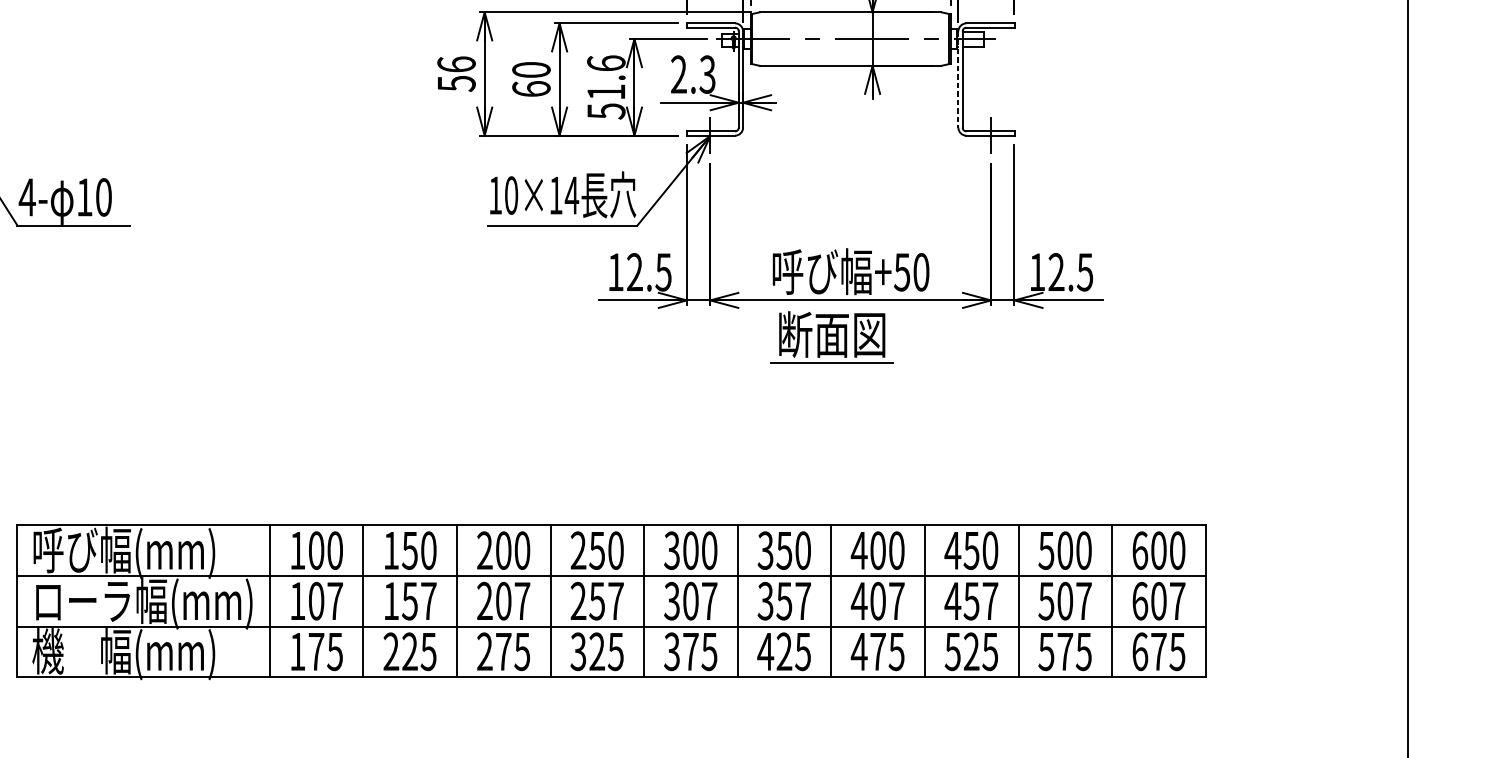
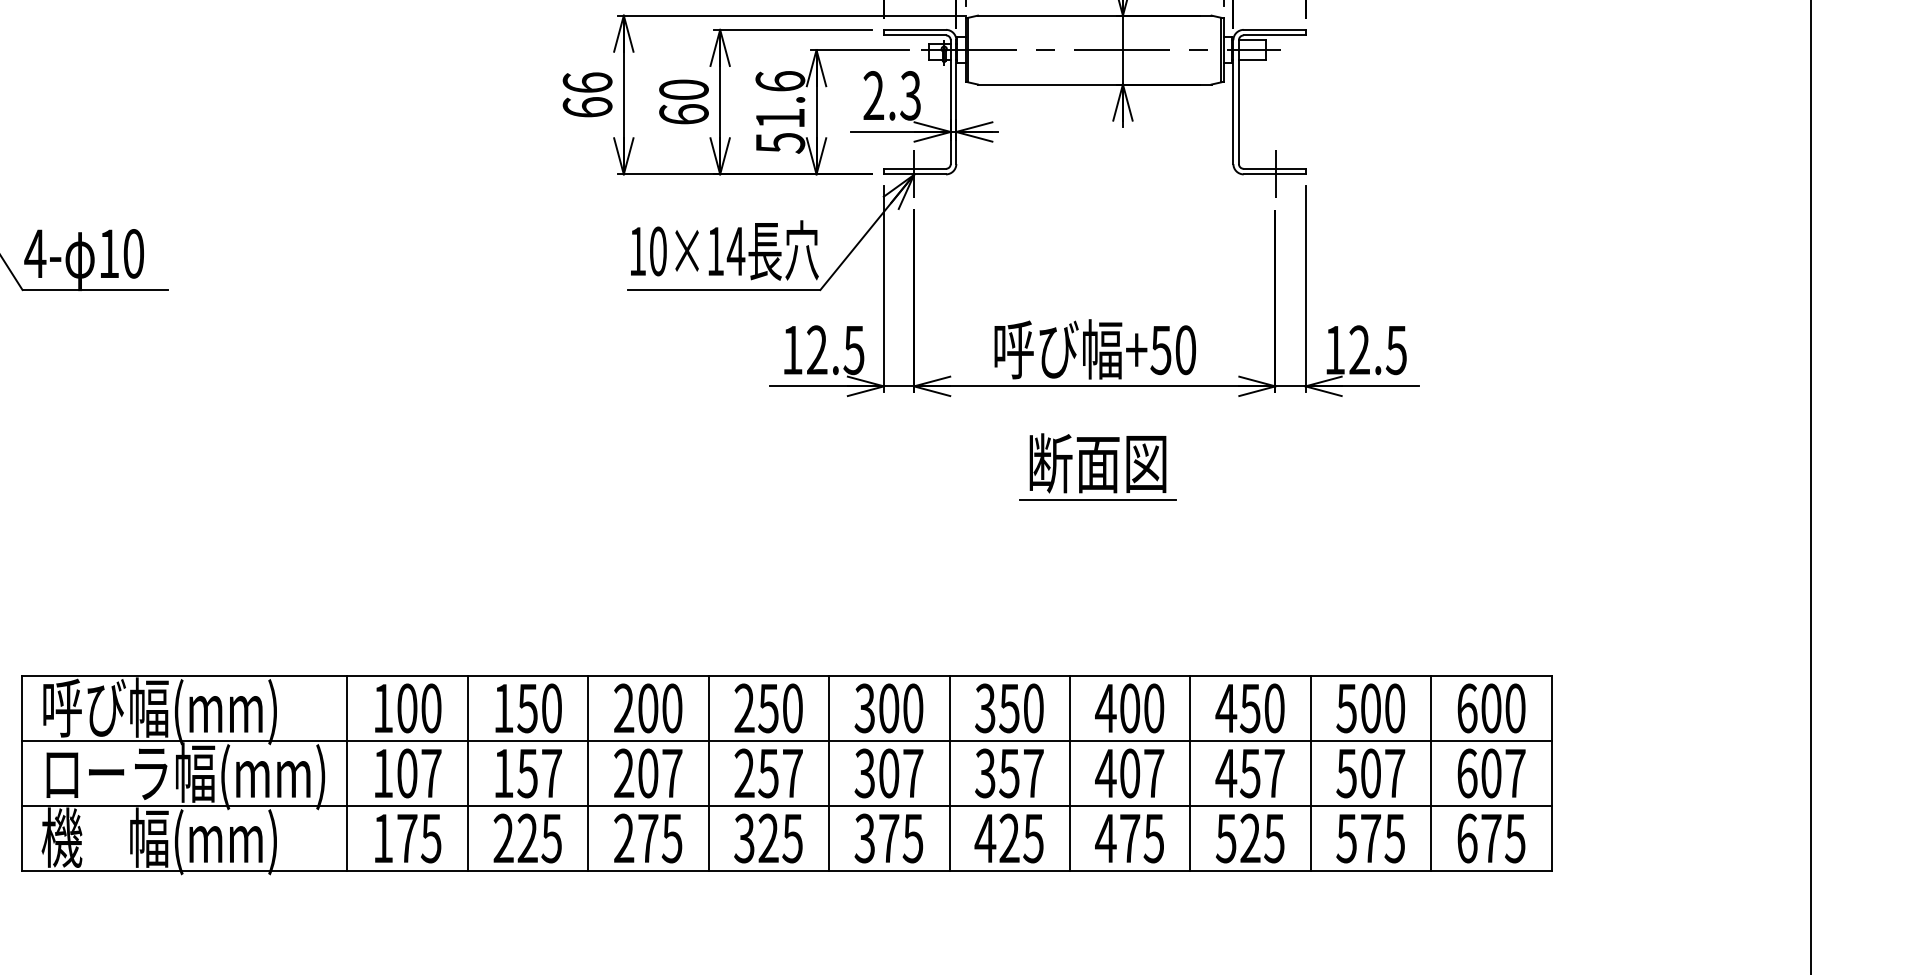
line: (958, 79) -> (1233, 102), dashed -> solid
text: (456, 83) -> (587, 107), 56 -> 66
part: (831, 337) -> (1097, 466), moved

